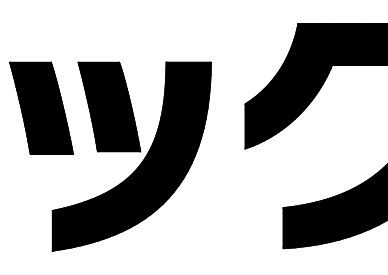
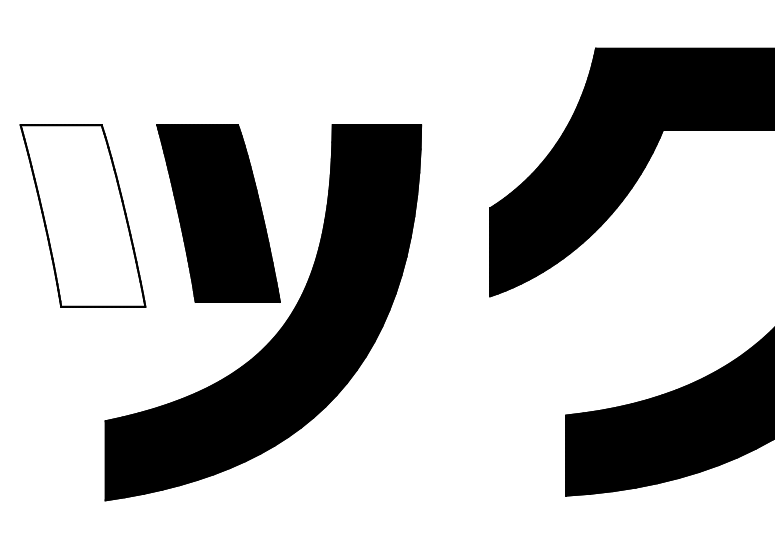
fill: (41, 107) -> (82, 214), removed

